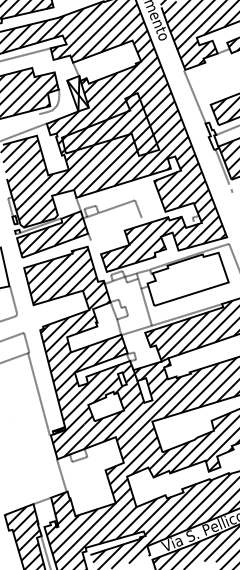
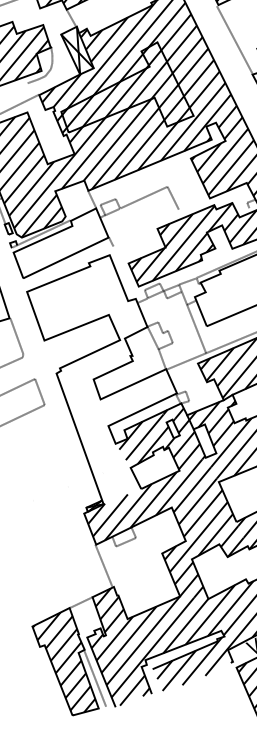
hatch: (51, 233) -> (59, 241), removed
hatch: (75, 338) -> (105, 380), removed
line: (38, 394) -> (62, 460), removed

